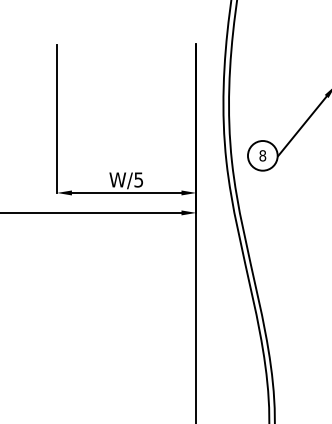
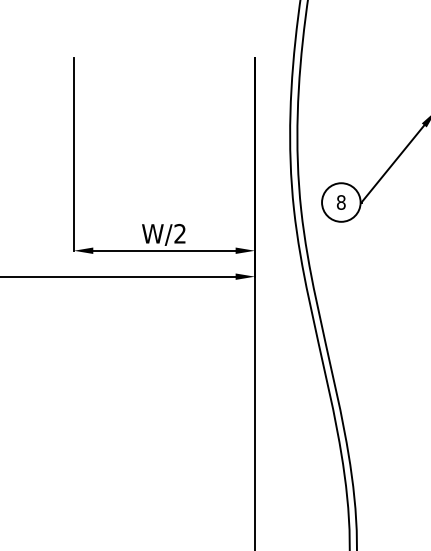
text: (138, 179) -> (179, 233), W/5 -> W/2

